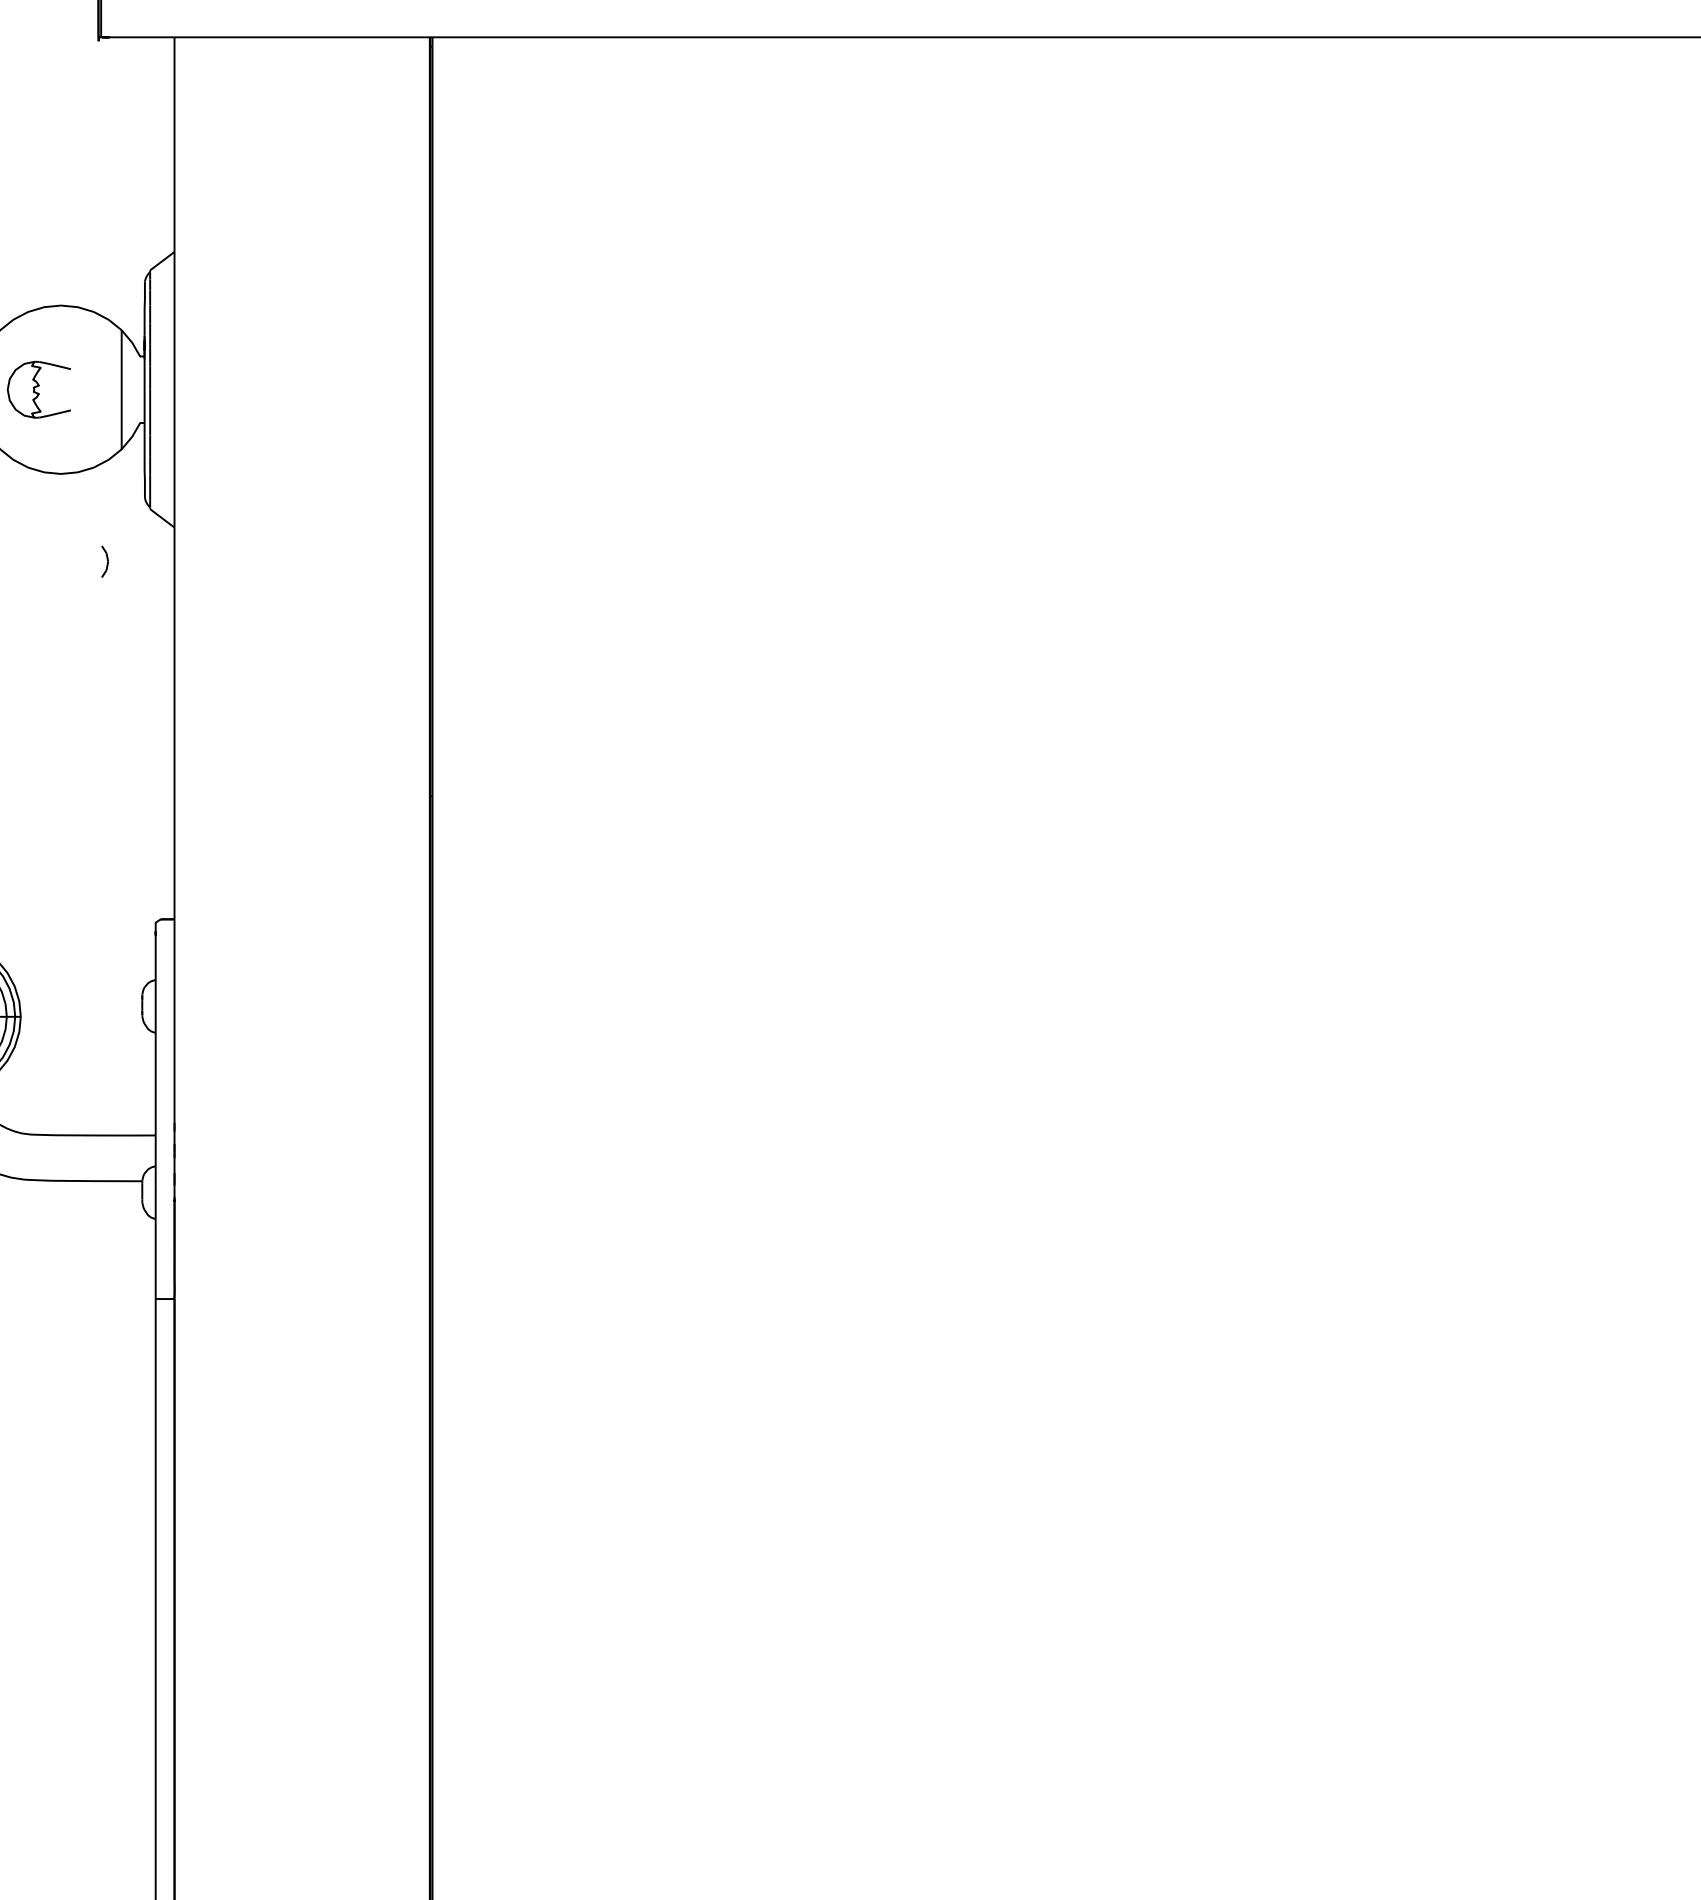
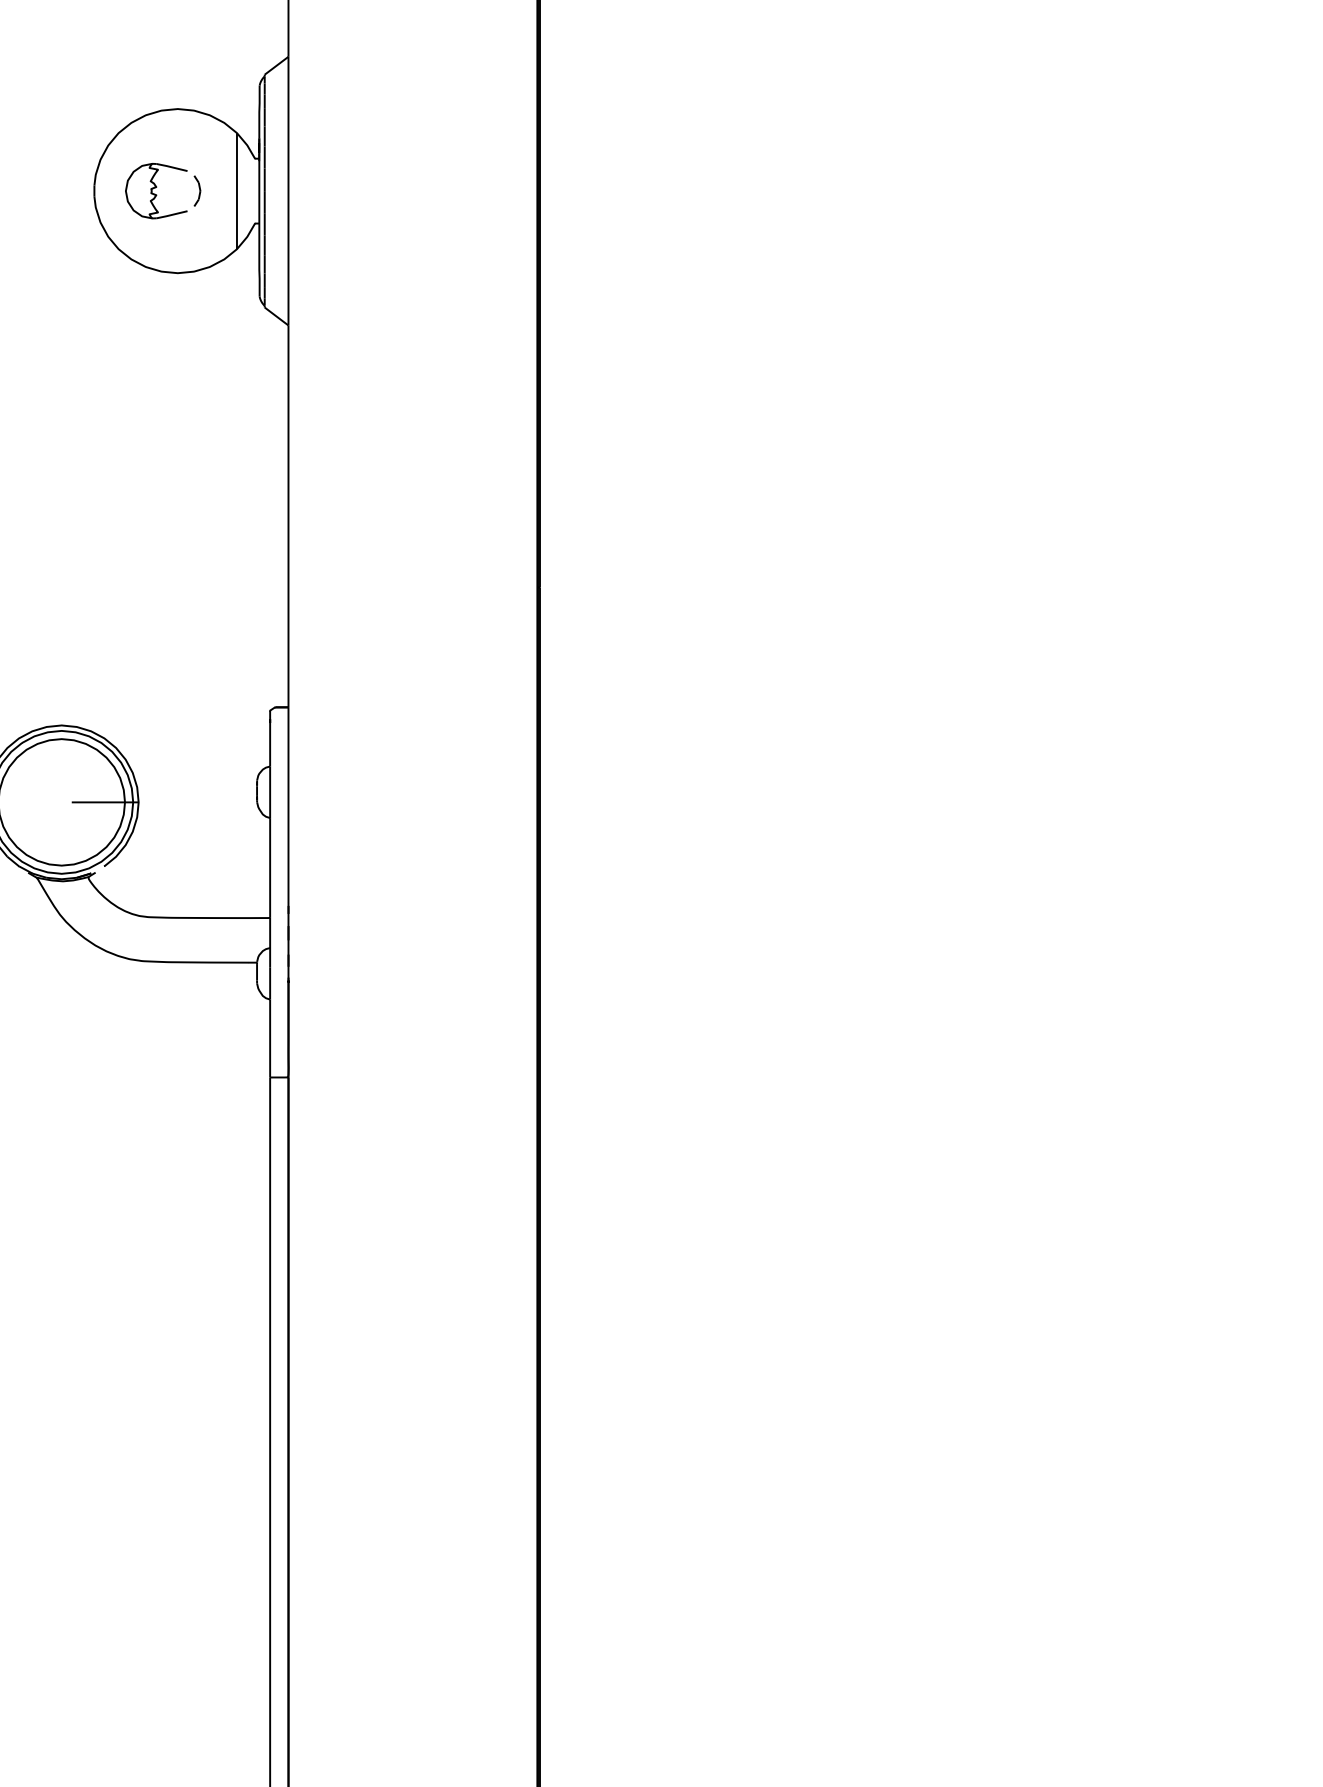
part: (104, 561) -> (196, 190), moved

